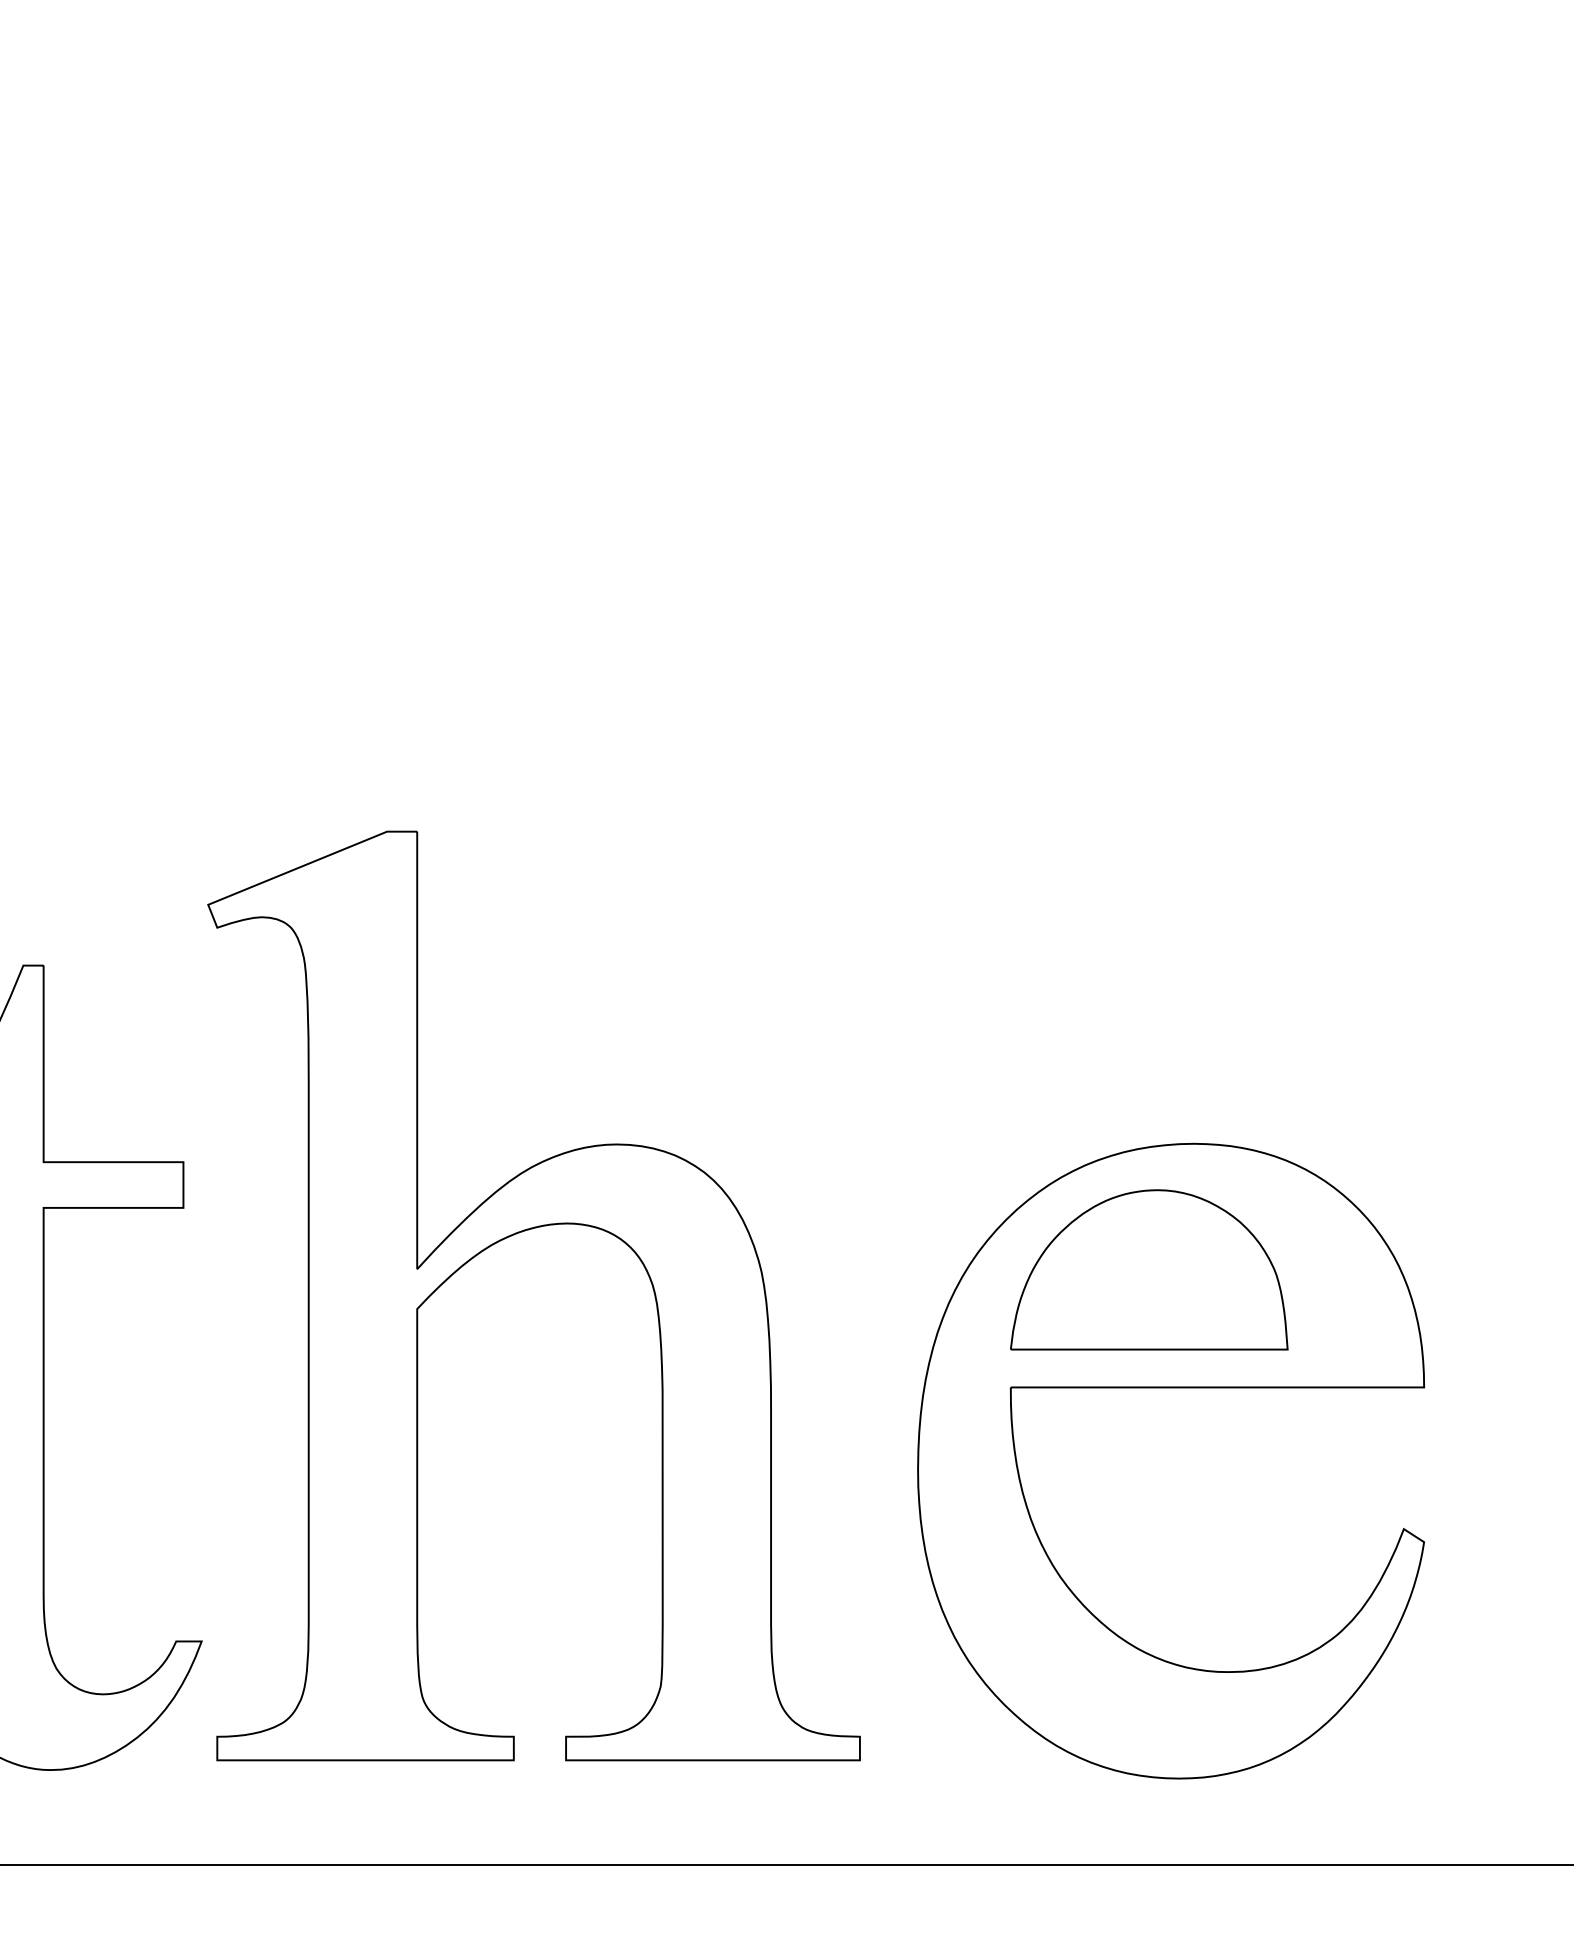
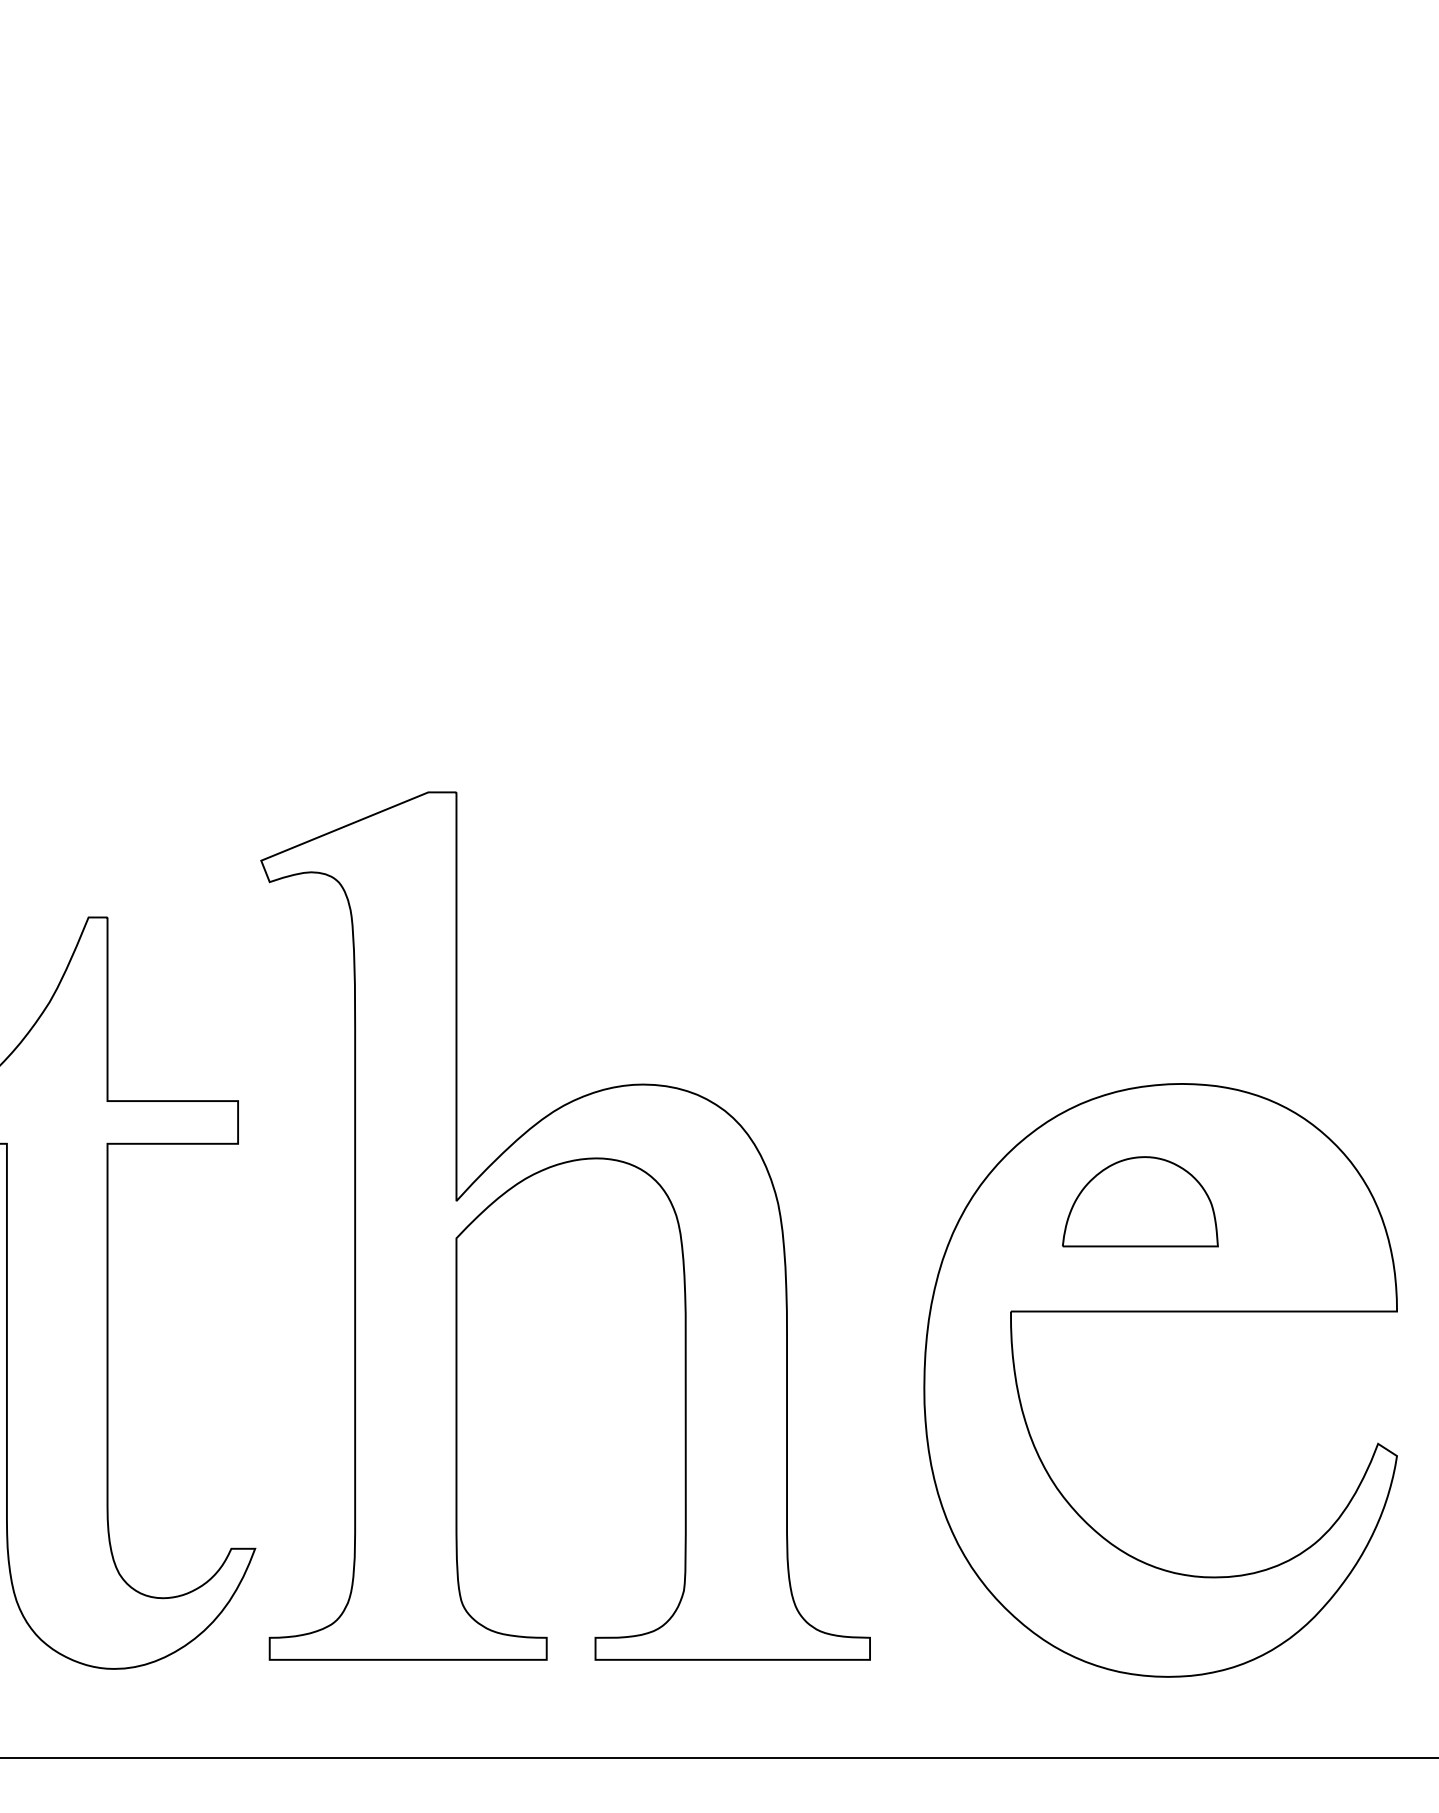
part: (1149, 1269) -> (1140, 1201), size x0.6

